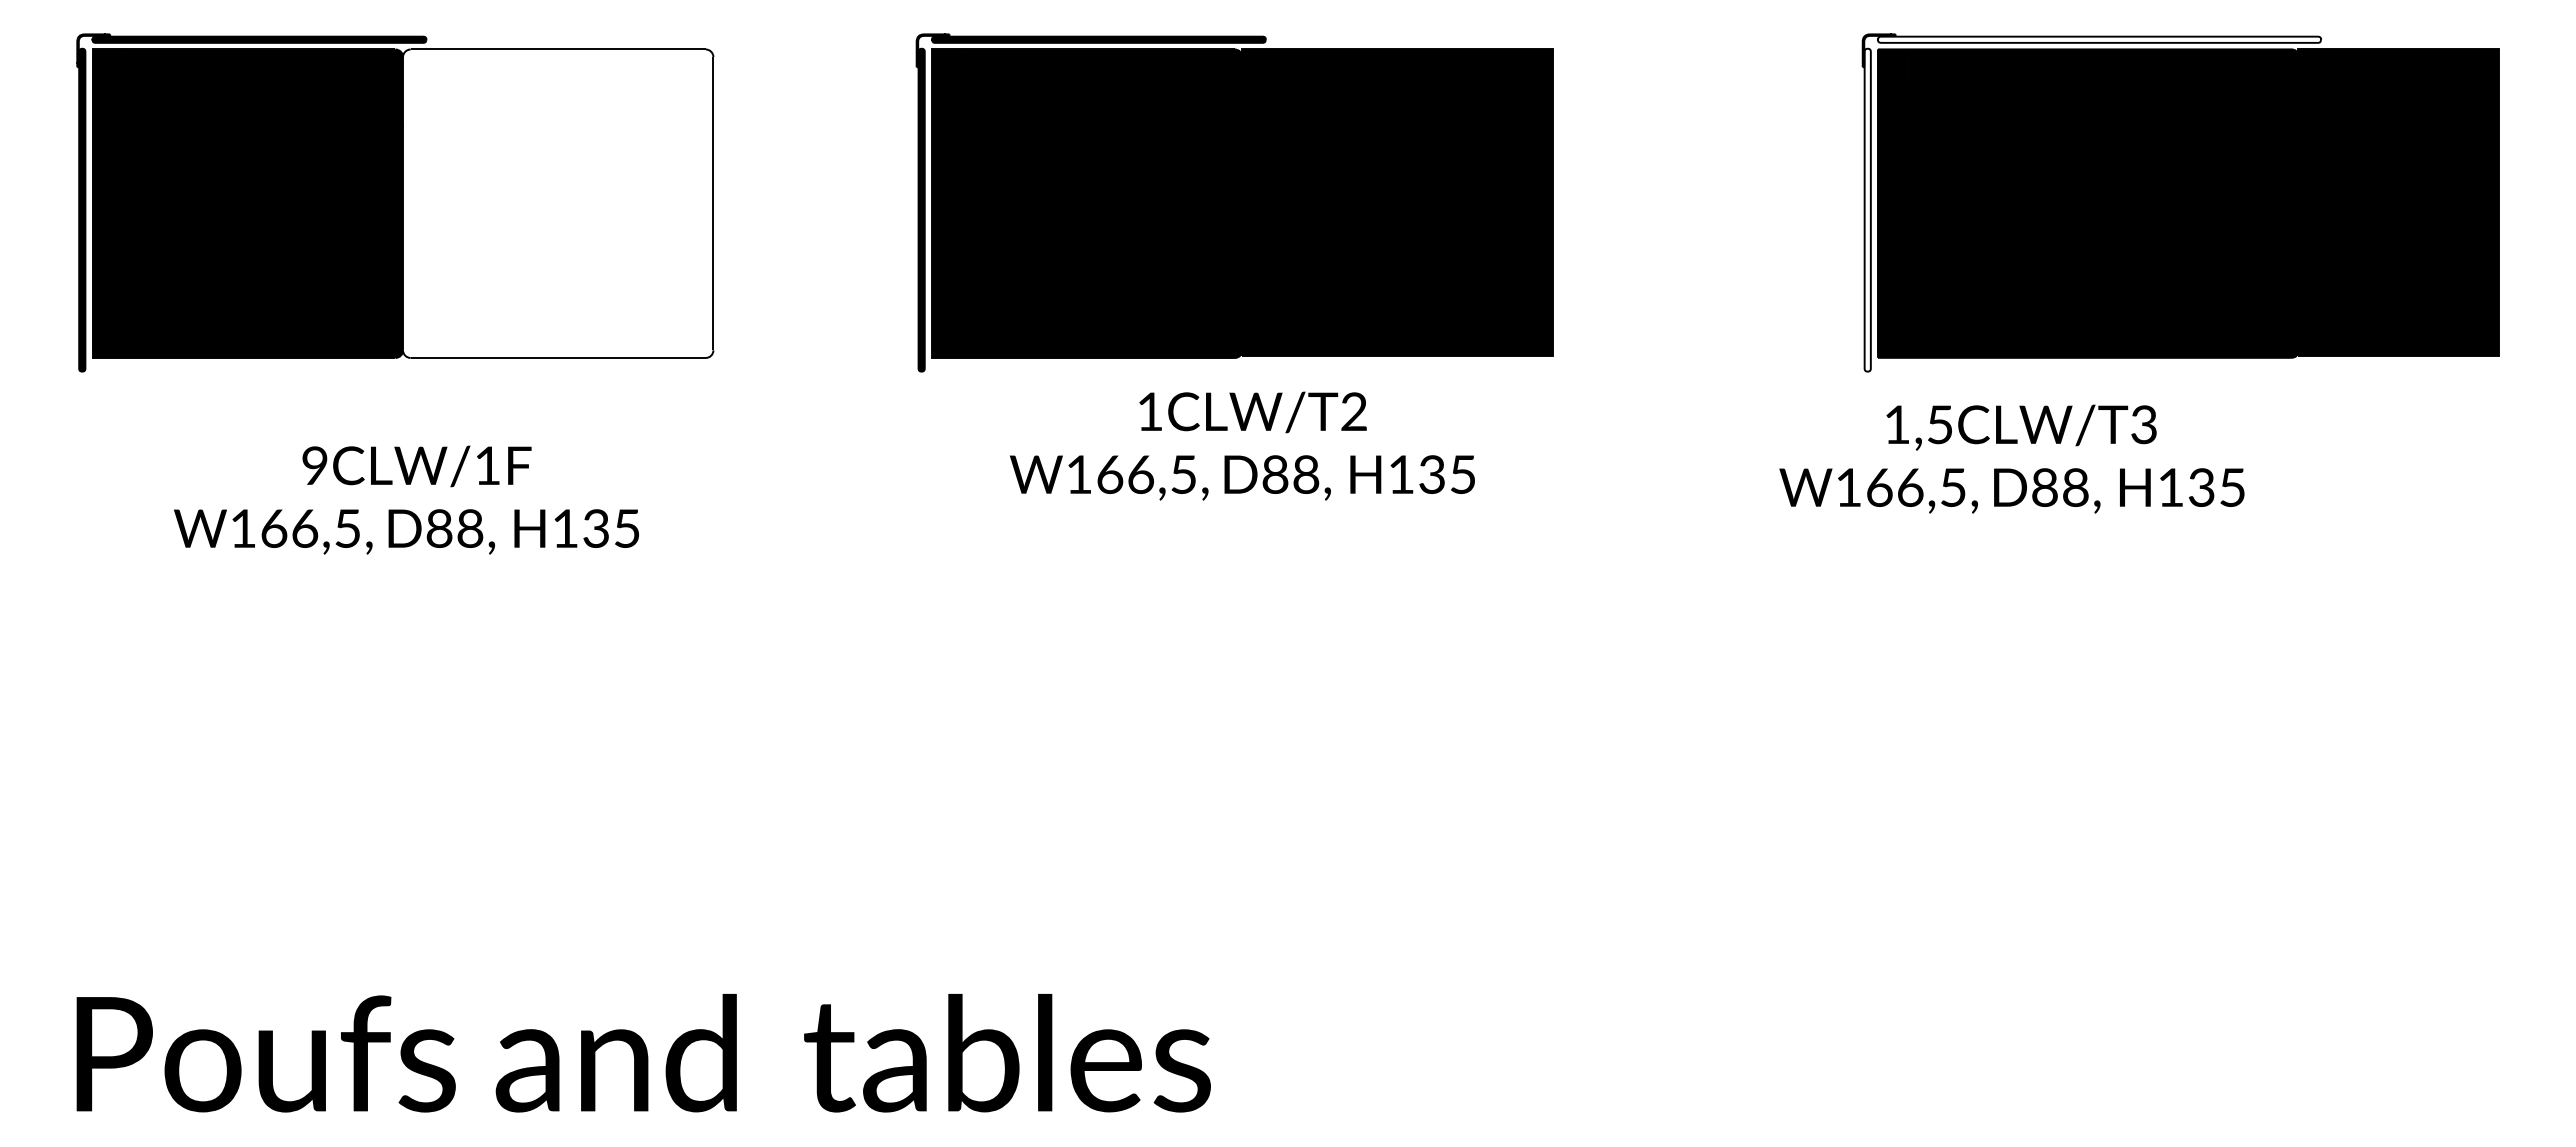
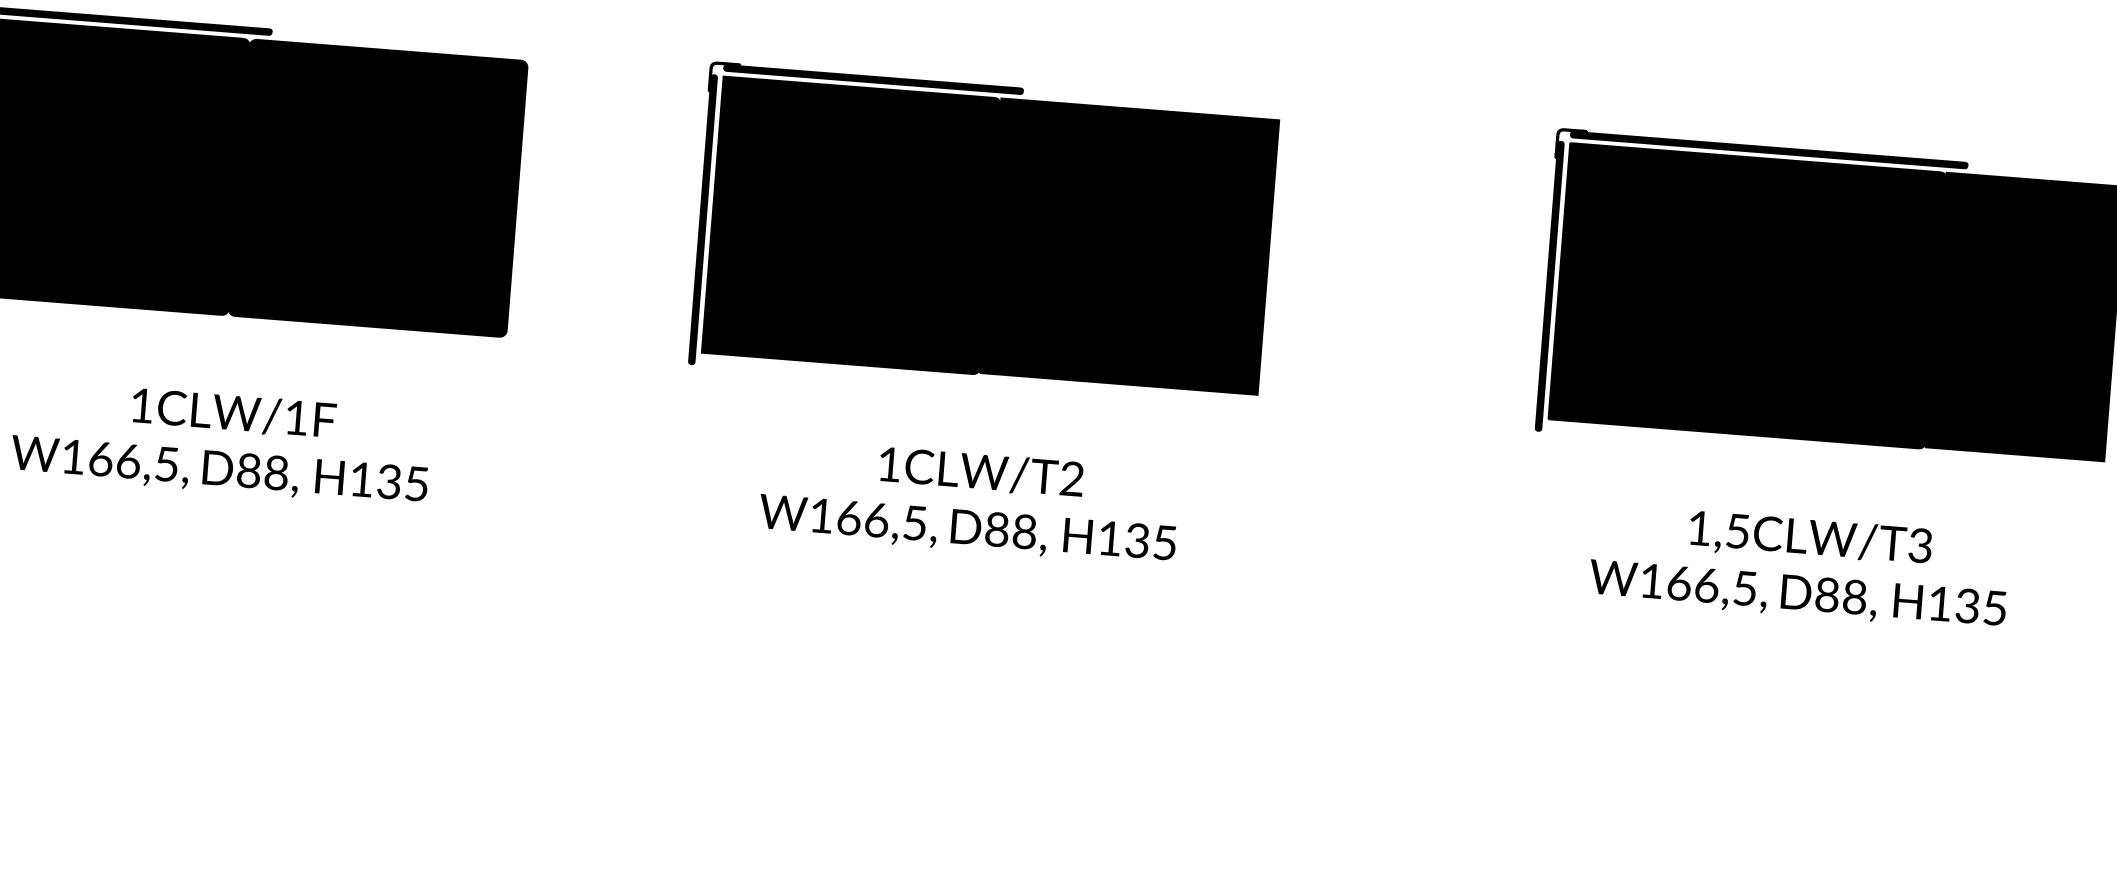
fill: (2099, 39) -> (1769, 149), added
fill: (558, 203) -> (378, 188), added
fill: (1867, 209) -> (1549, 285), added
text: (1242, 445) -> (969, 501), moved
text: (2011, 458) -> (1799, 566), moved
text: (314, 465) -> (141, 405), 9CLW/1F -> 1CLW/1F

